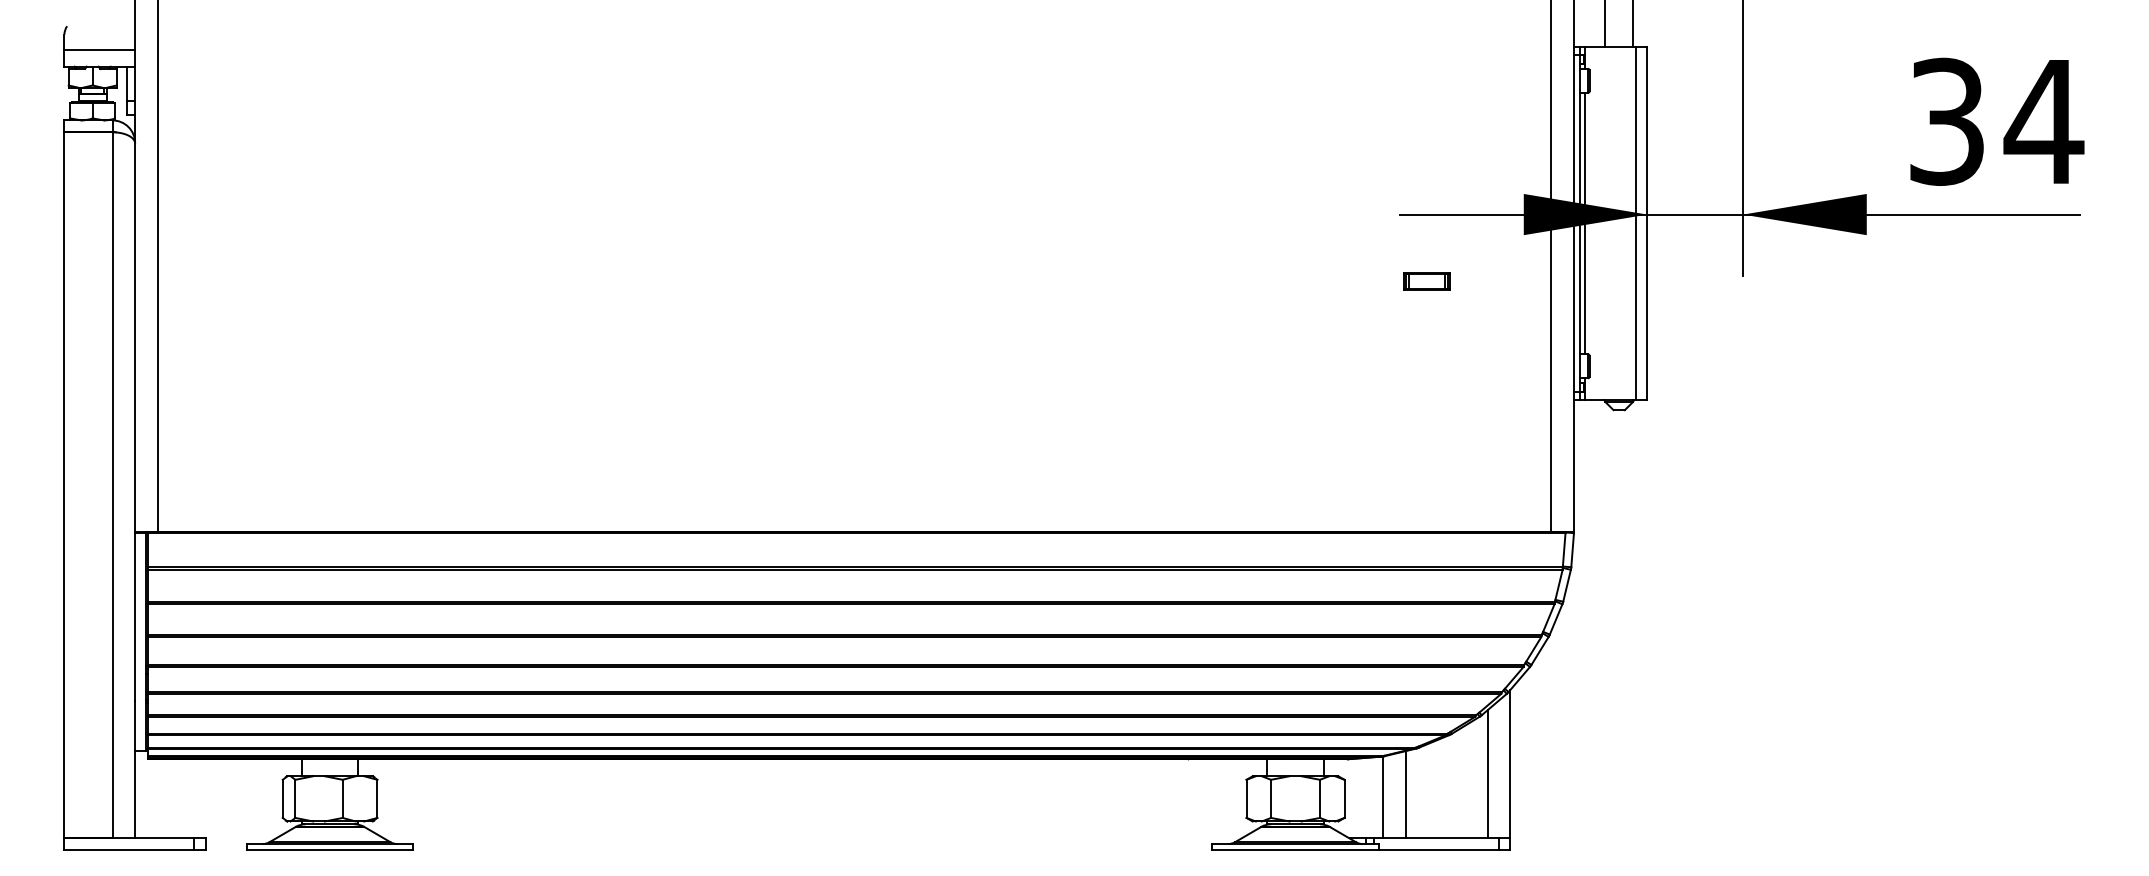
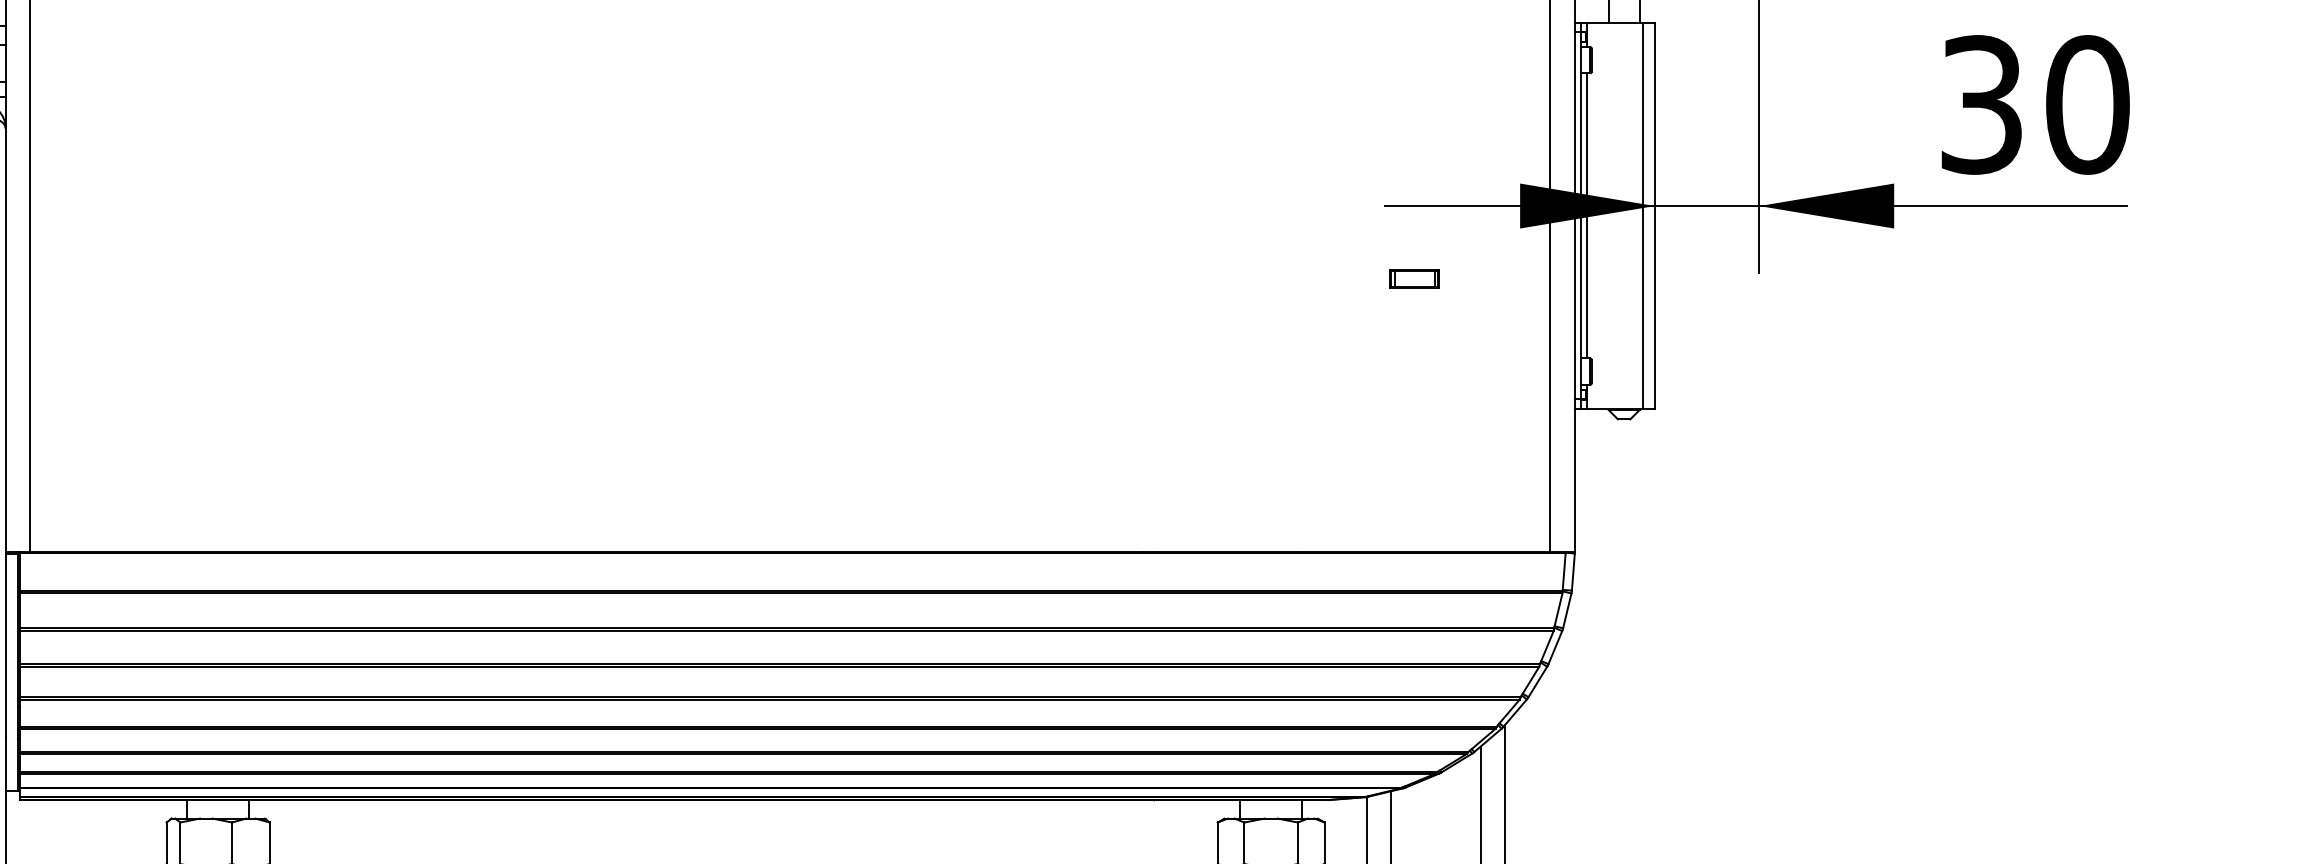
text: (2043, 121) -> (2086, 104), 34 -> 30

